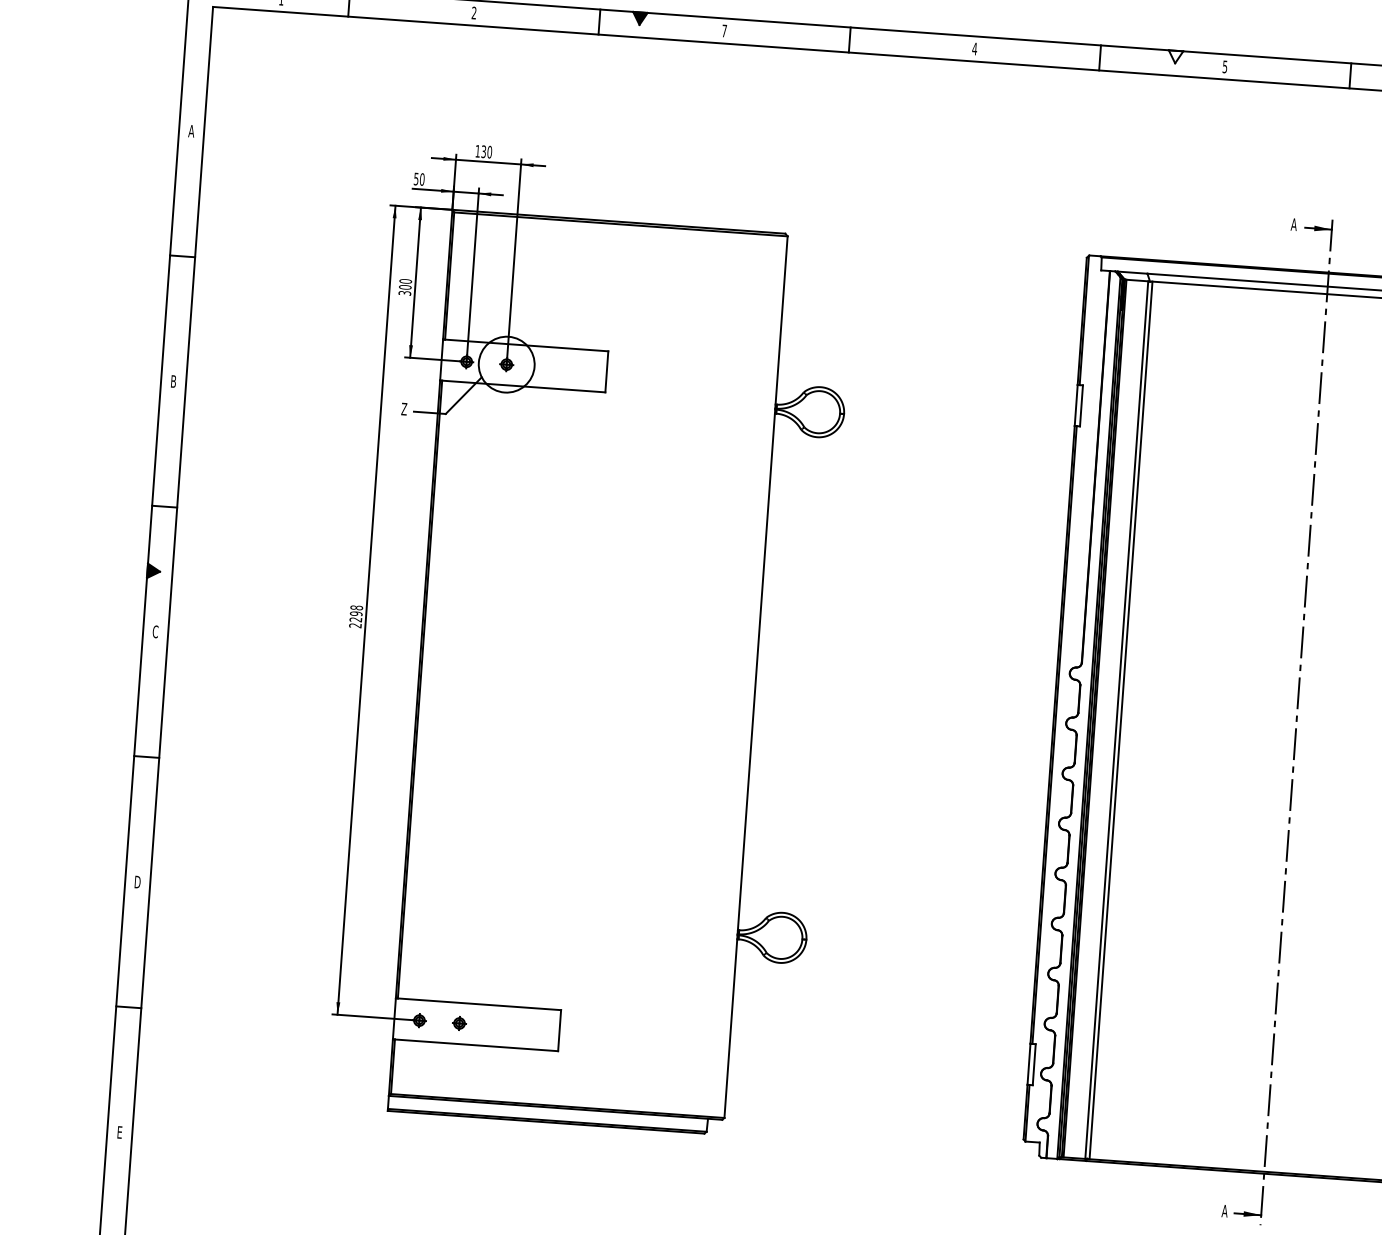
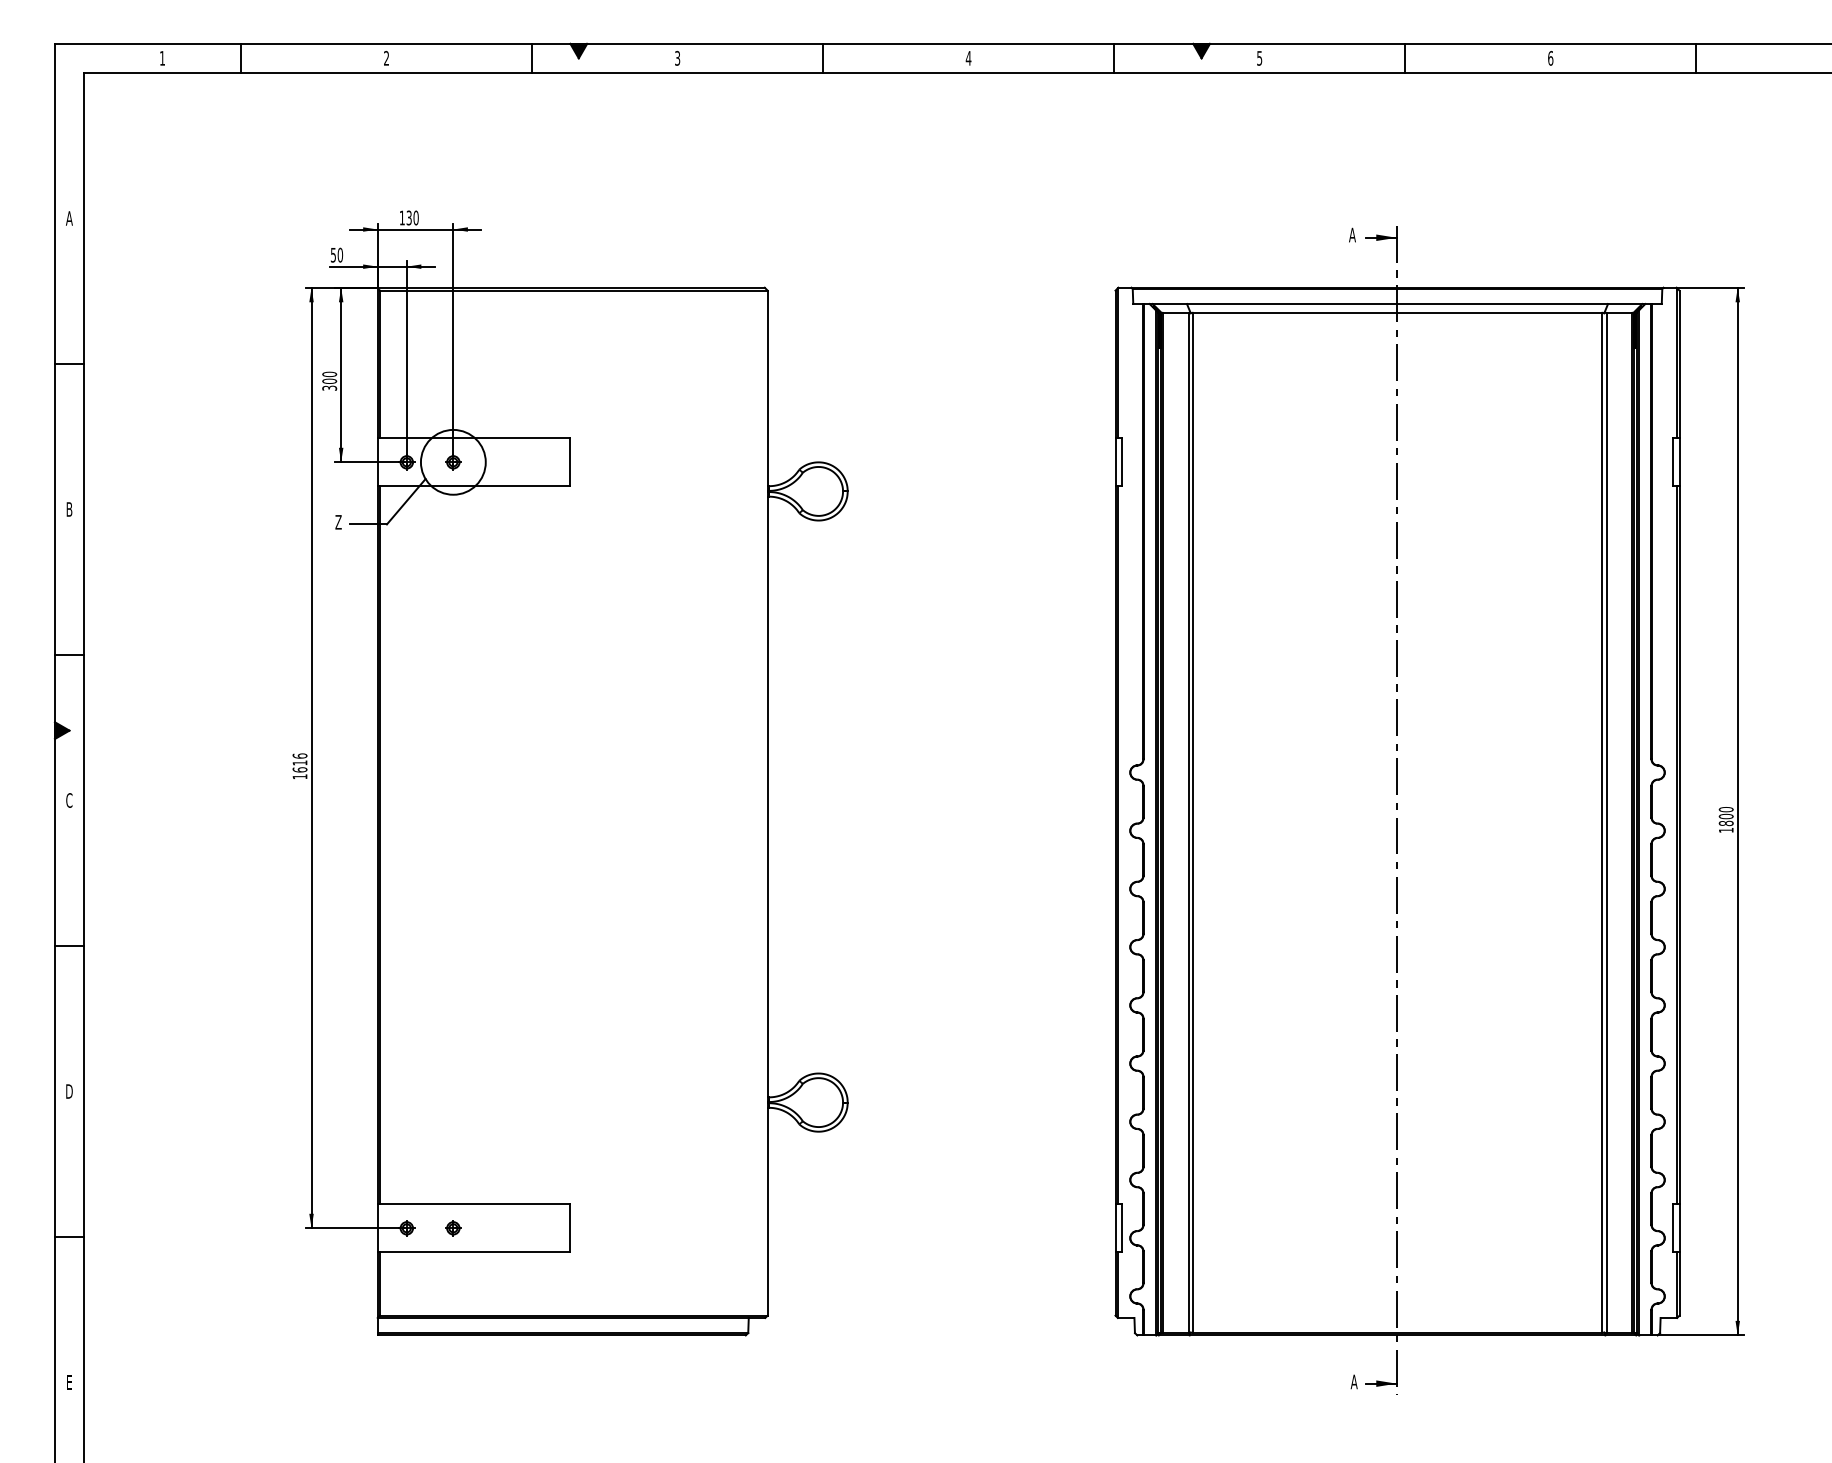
text: (724, 30) -> (677, 57), 7 -> 3
fill: (1175, 56) -> (1201, 50), added
text: (355, 616) -> (299, 766), 2298 -> 1616

